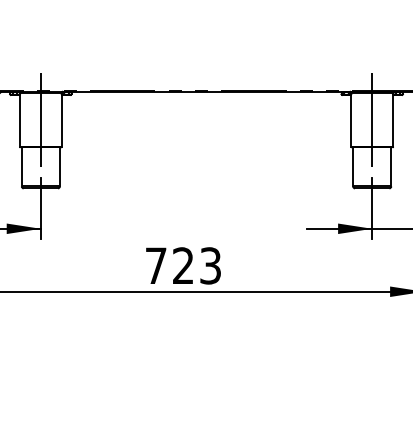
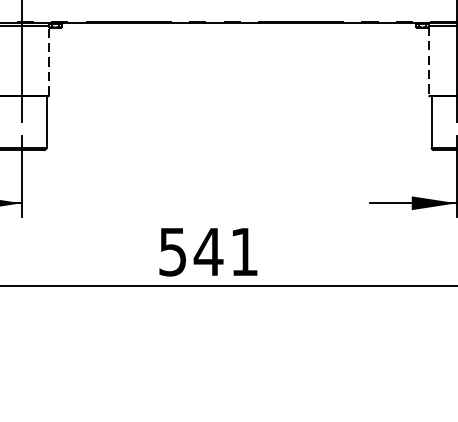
line: (61, 120) -> (48, 61), solid -> dashed
line: (351, 121) -> (429, 62), solid -> dashed
text: (183, 265) -> (208, 251), 723 -> 541

